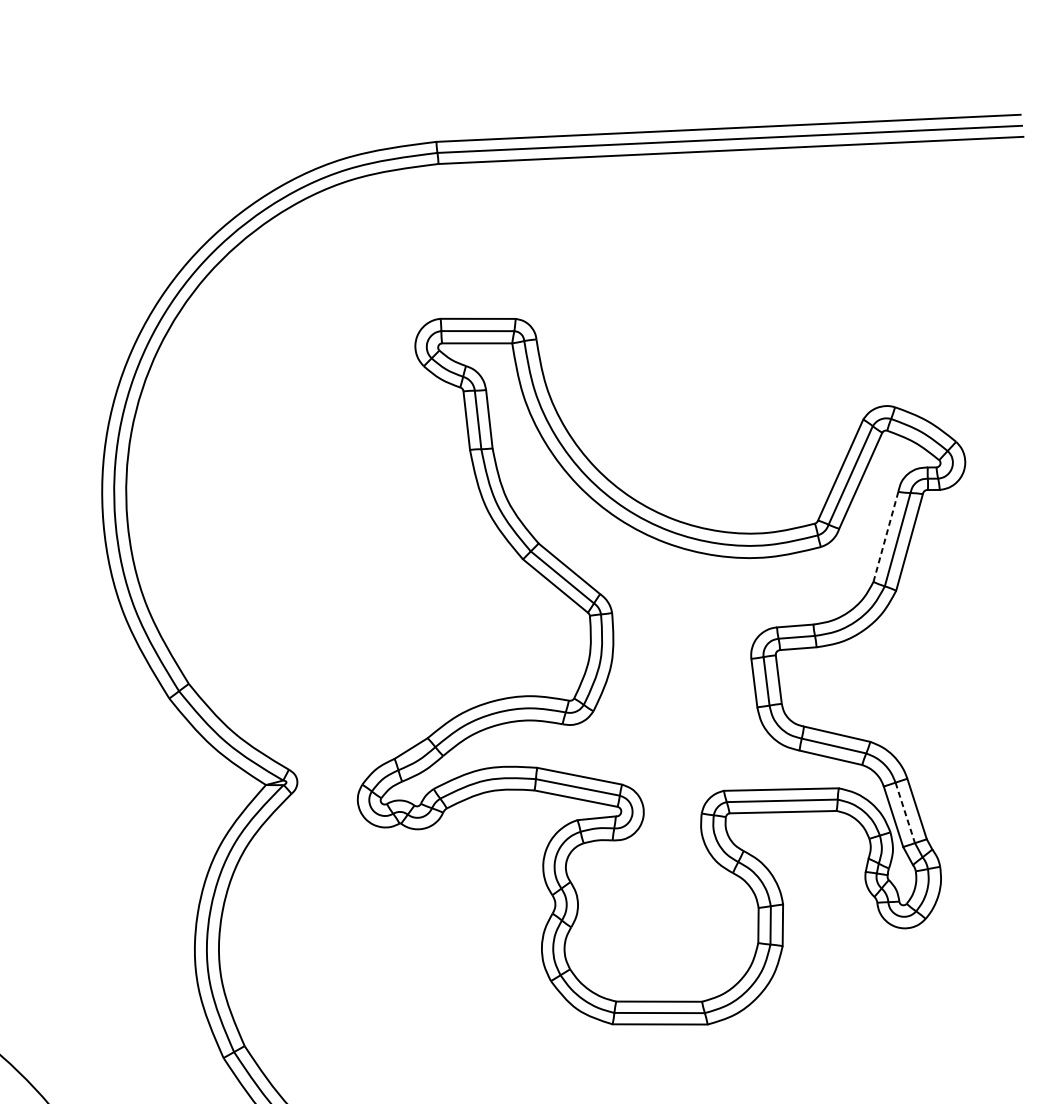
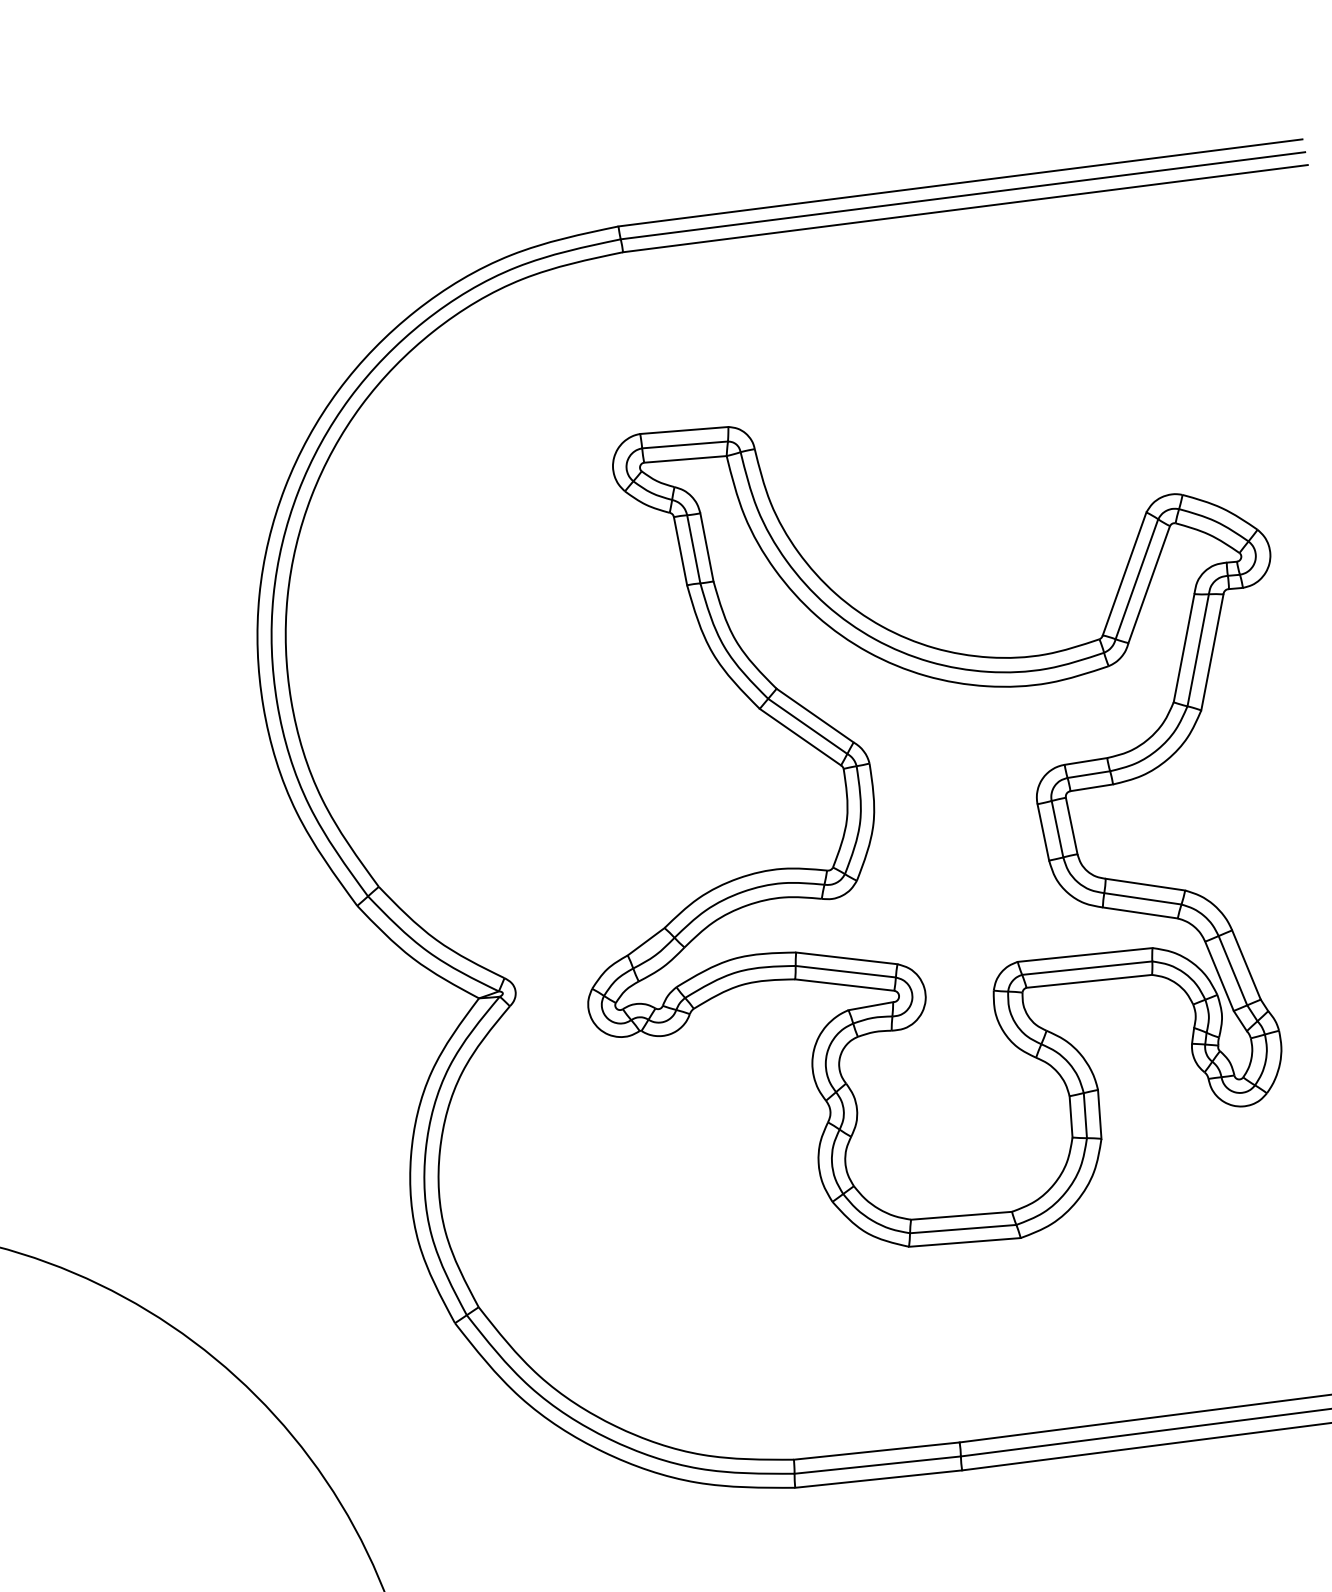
line: (886, 536) -> (1184, 647), dashed -> solid
line: (905, 813) -> (1233, 971), dashed -> solid

